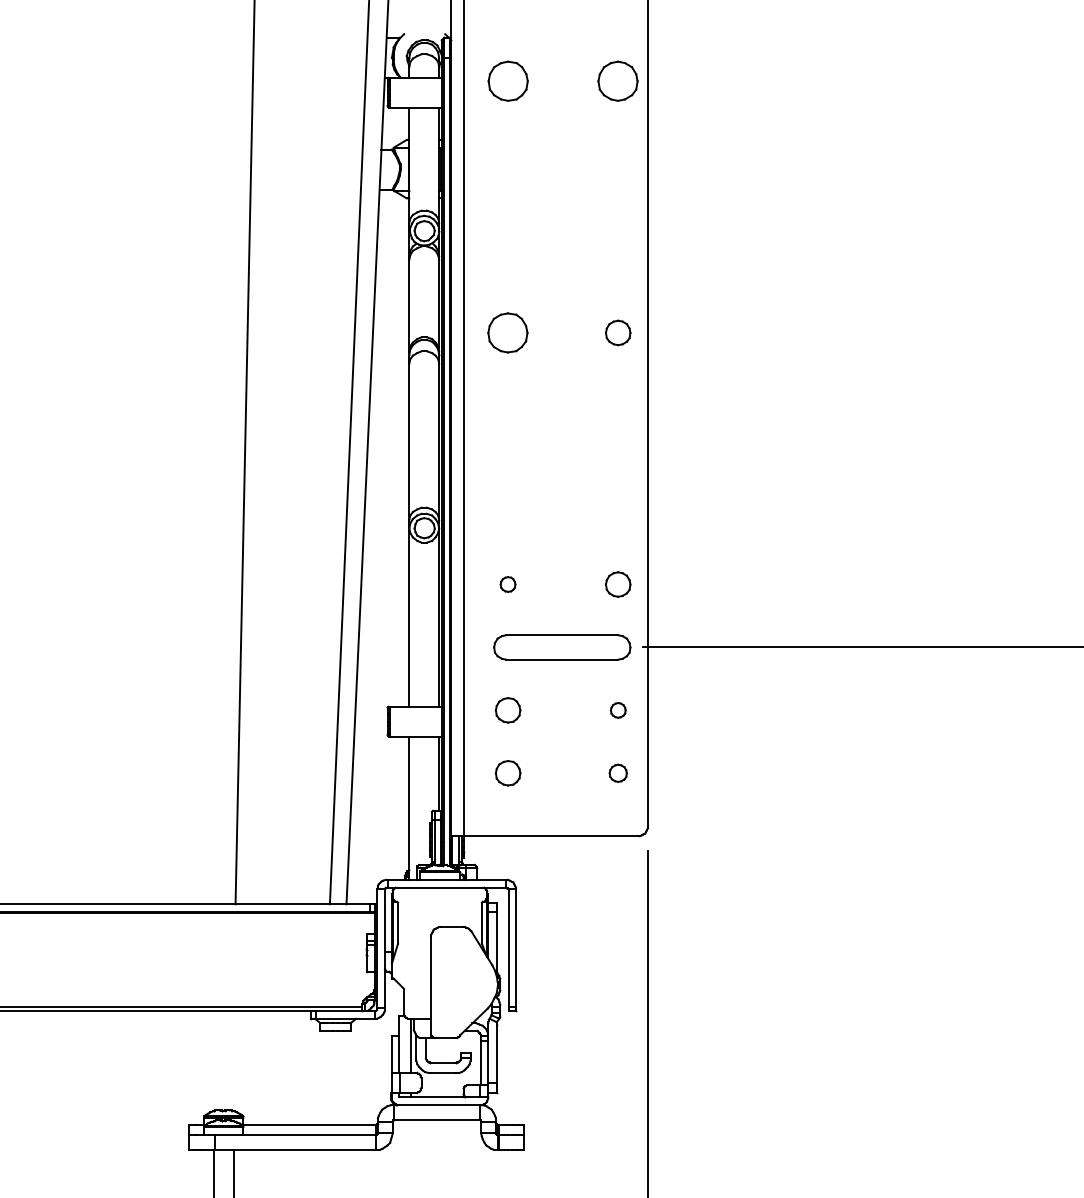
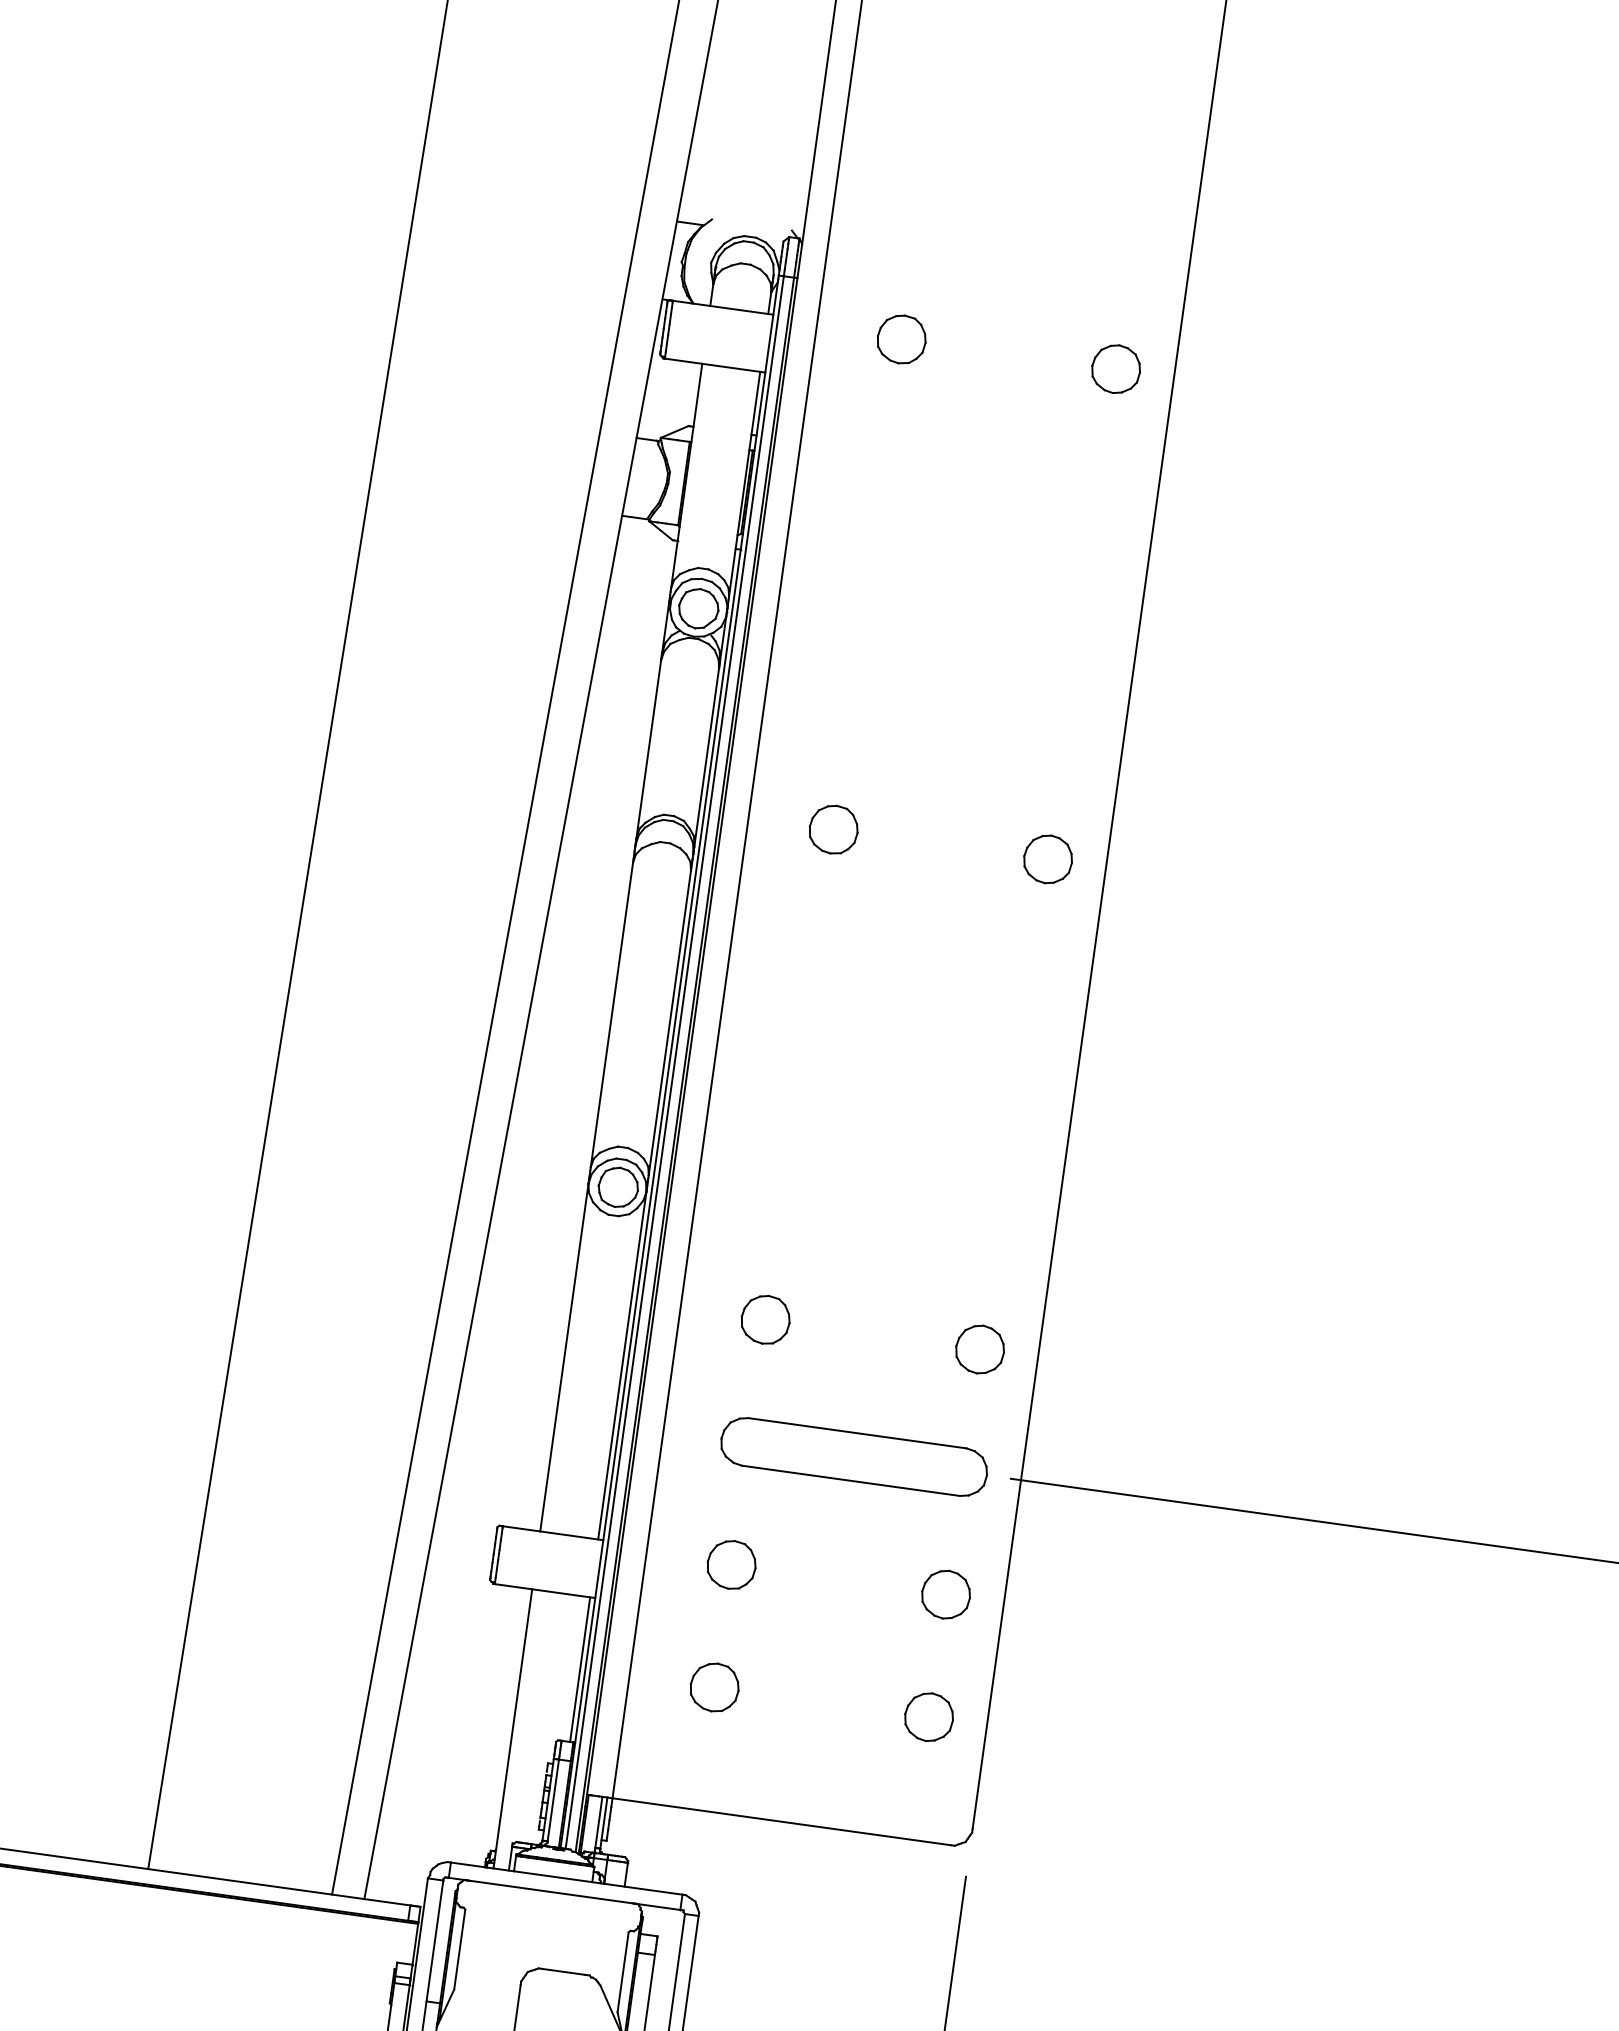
part: (507, 81) -> (900, 339), size x0.62
part: (618, 81) -> (1116, 369), size x0.62
part: (508, 332) -> (834, 828), size x0.62
part: (507, 584) -> (764, 1319), size x1.67
part: (618, 710) -> (946, 1595), size x1.67
part: (618, 773) -> (929, 1717), size x1.43

